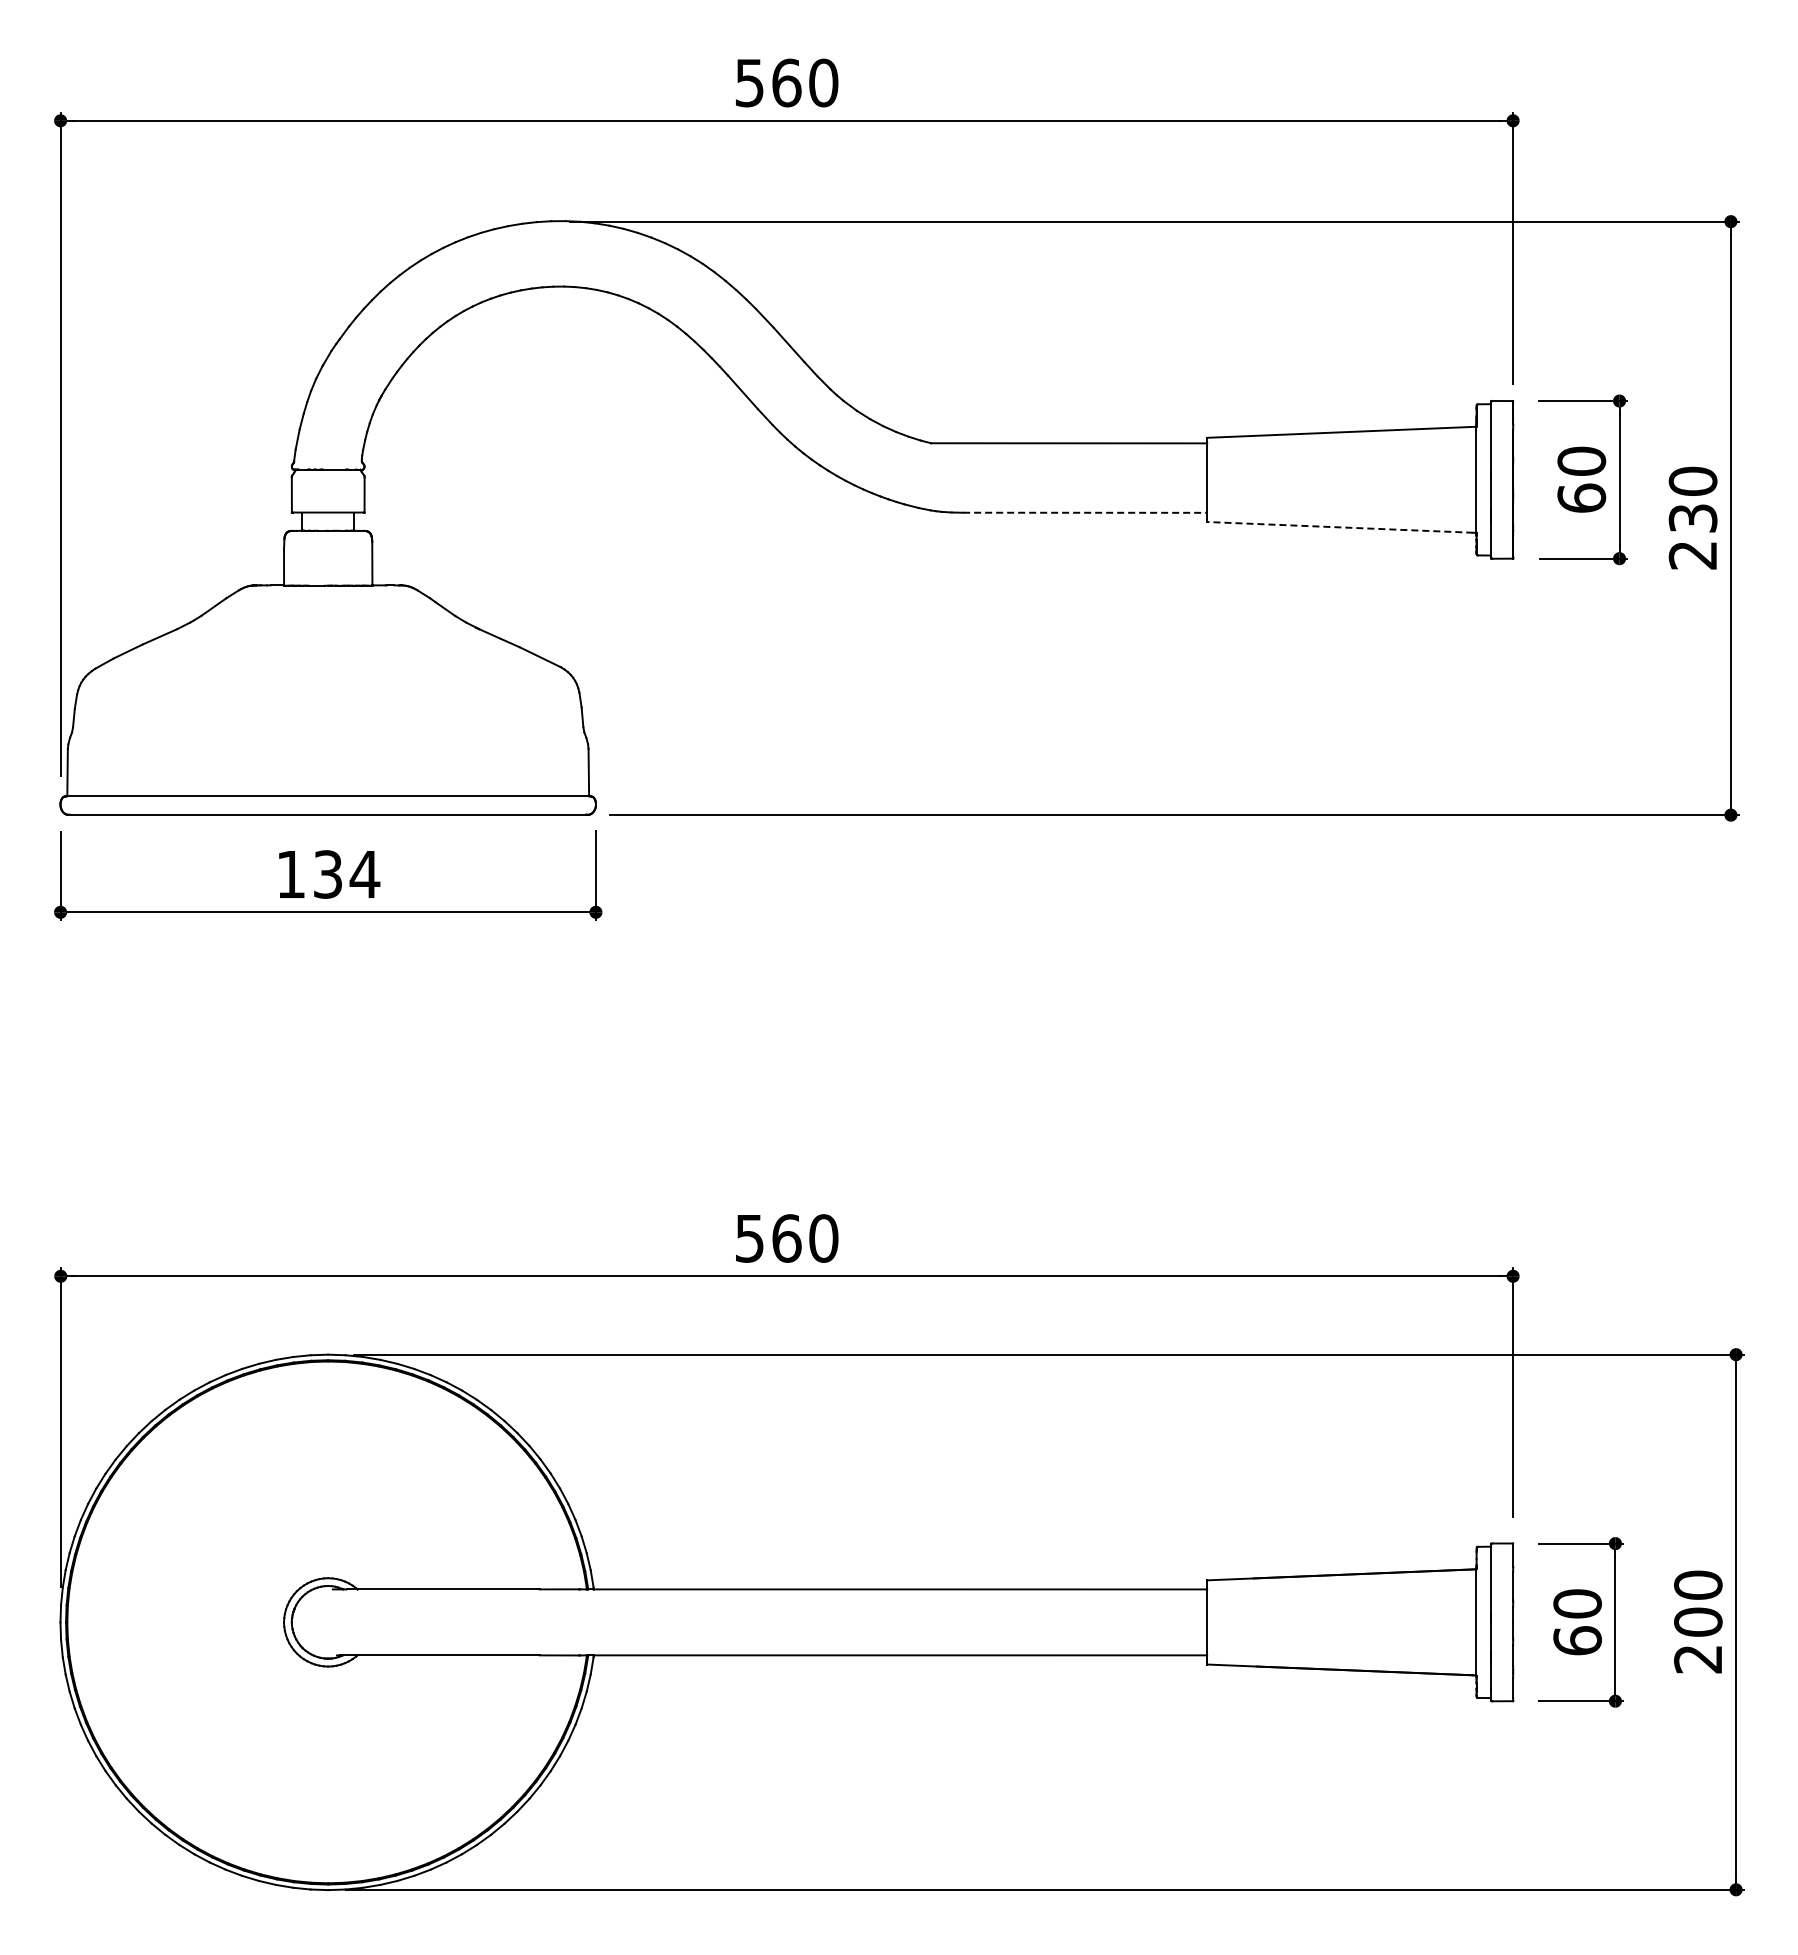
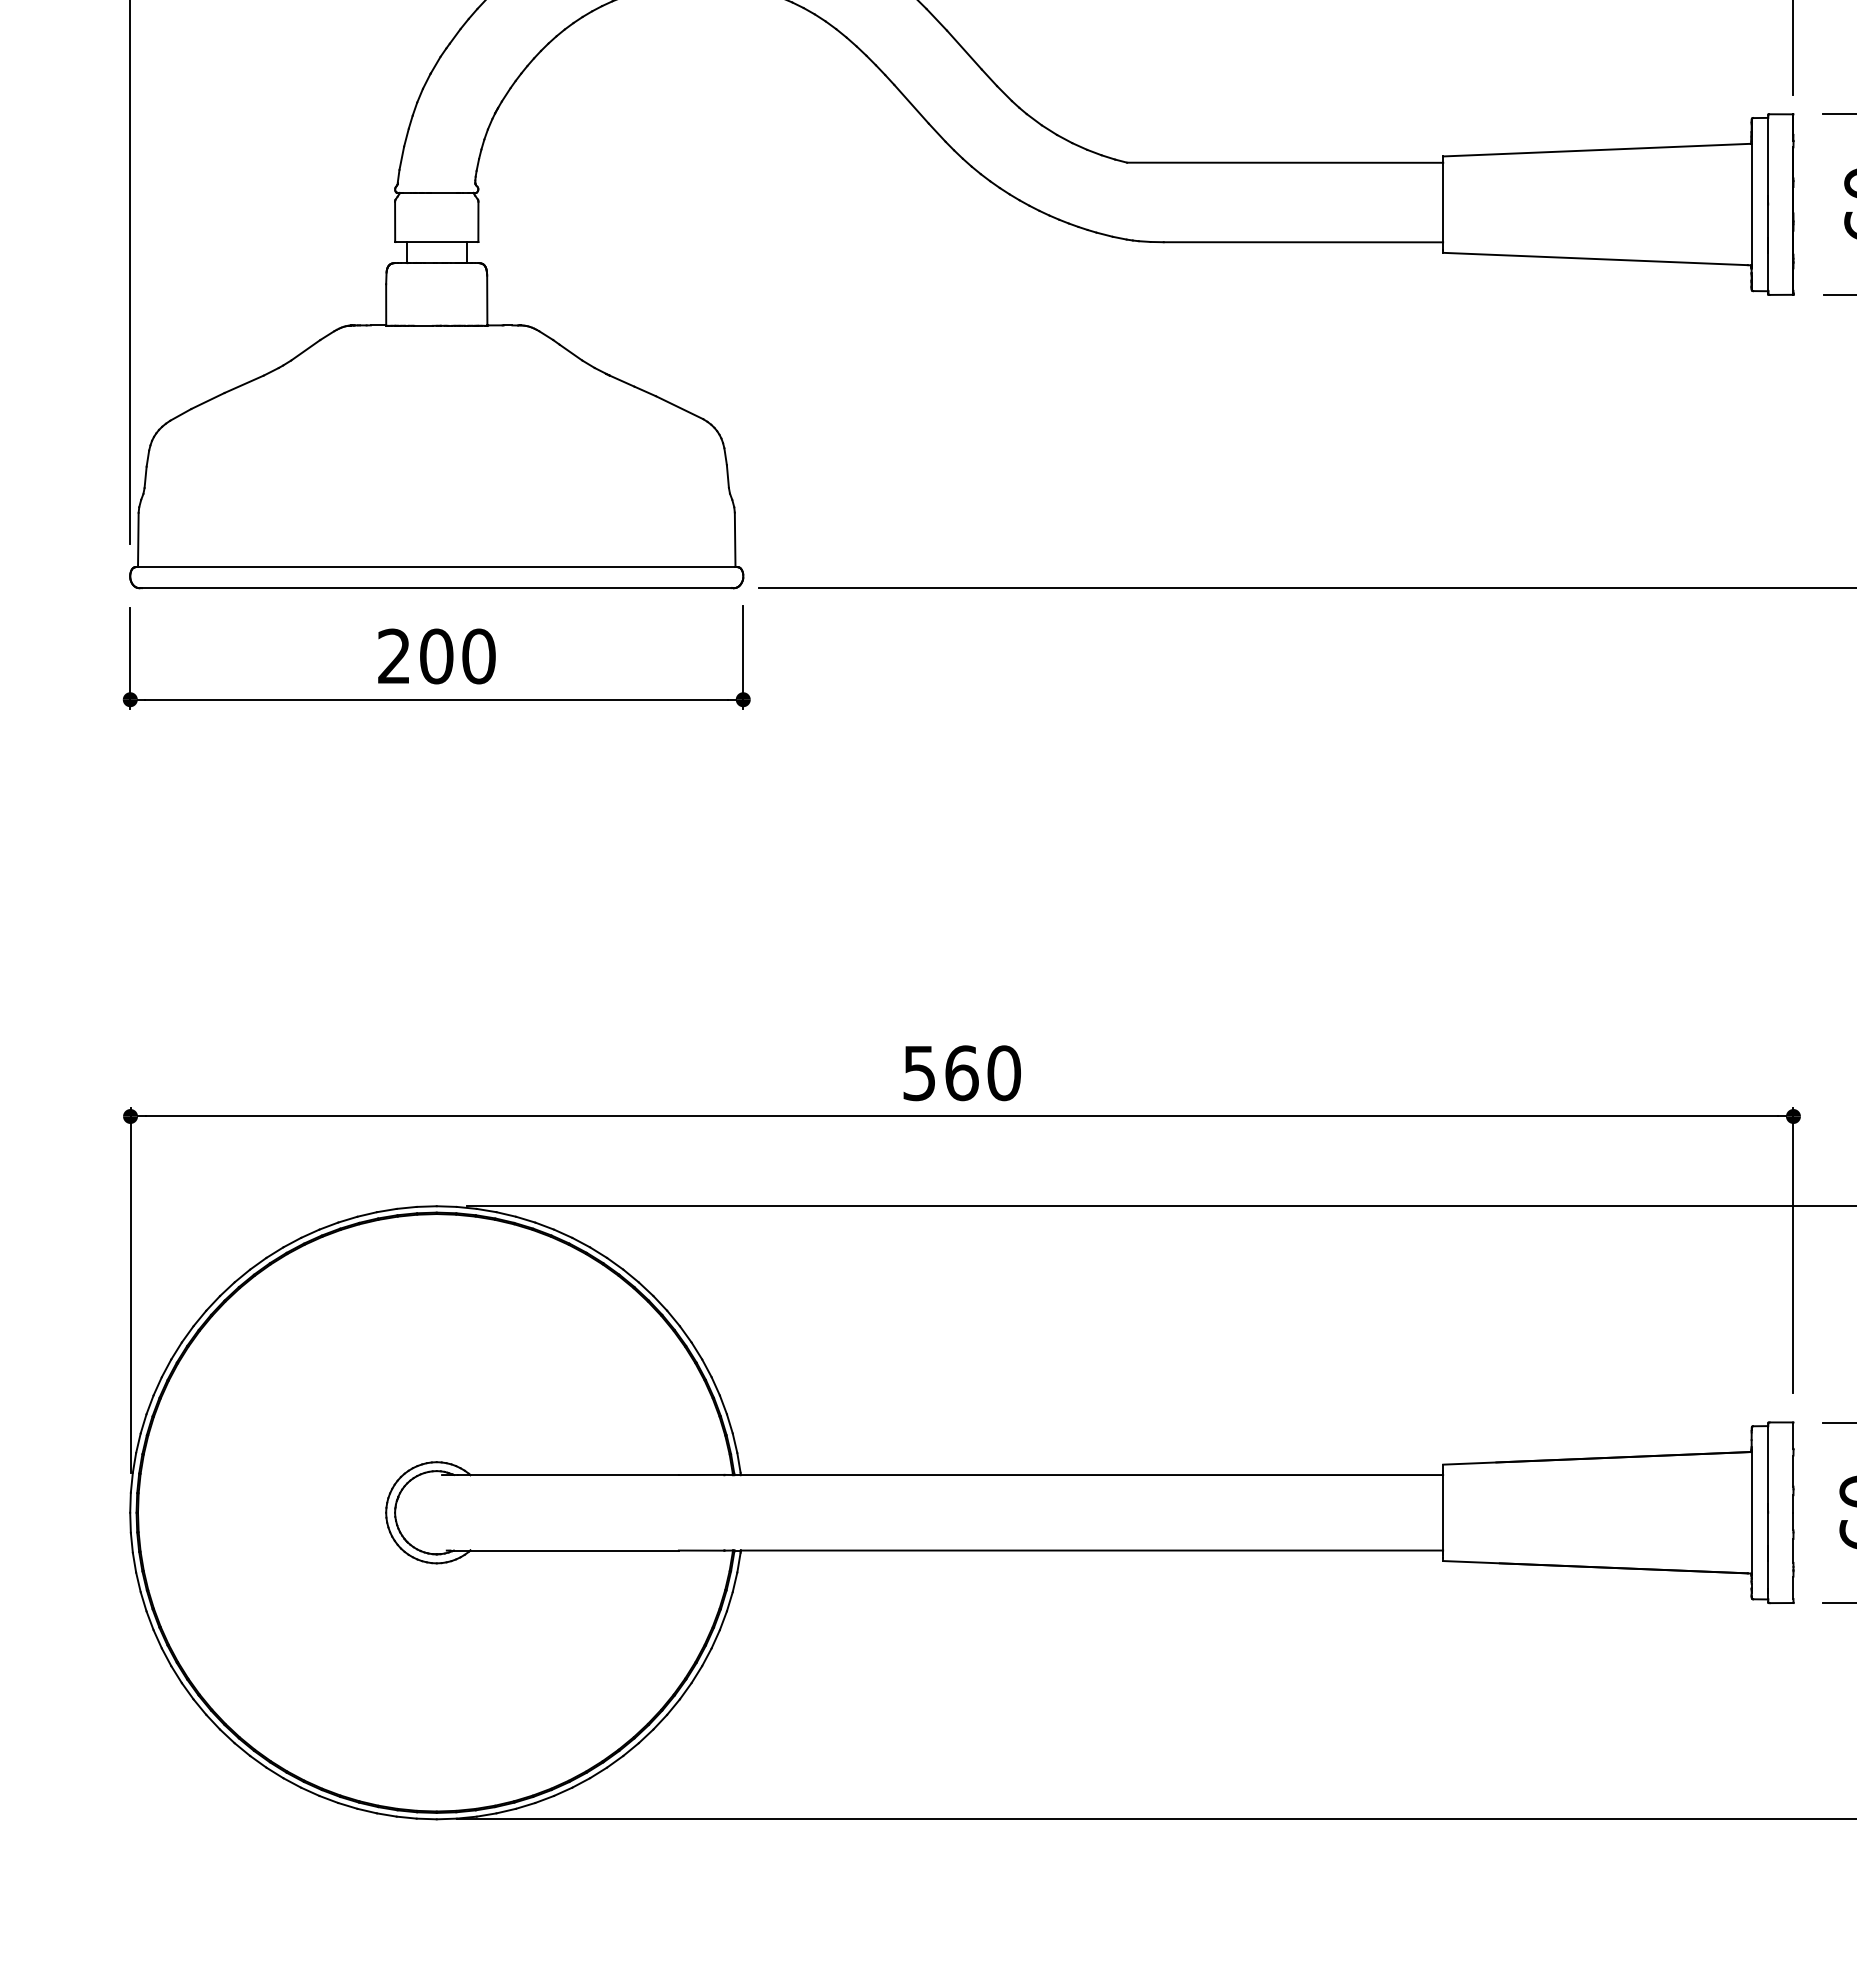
line: (1085, 512) -> (1303, 241), dashed -> solid
line: (1339, 527) -> (1594, 259), dashed -> solid
text: (328, 874) -> (437, 656), 134 -> 200

